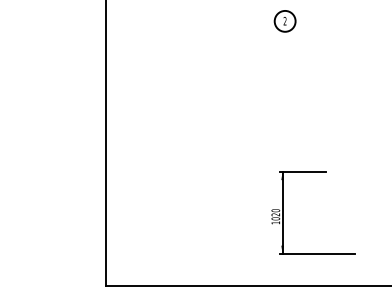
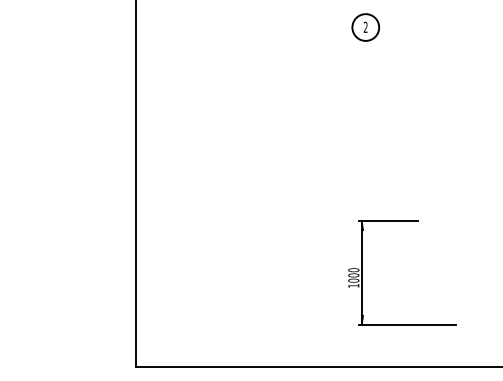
text: (275, 214) -> (353, 275), 1020 -> 1000

